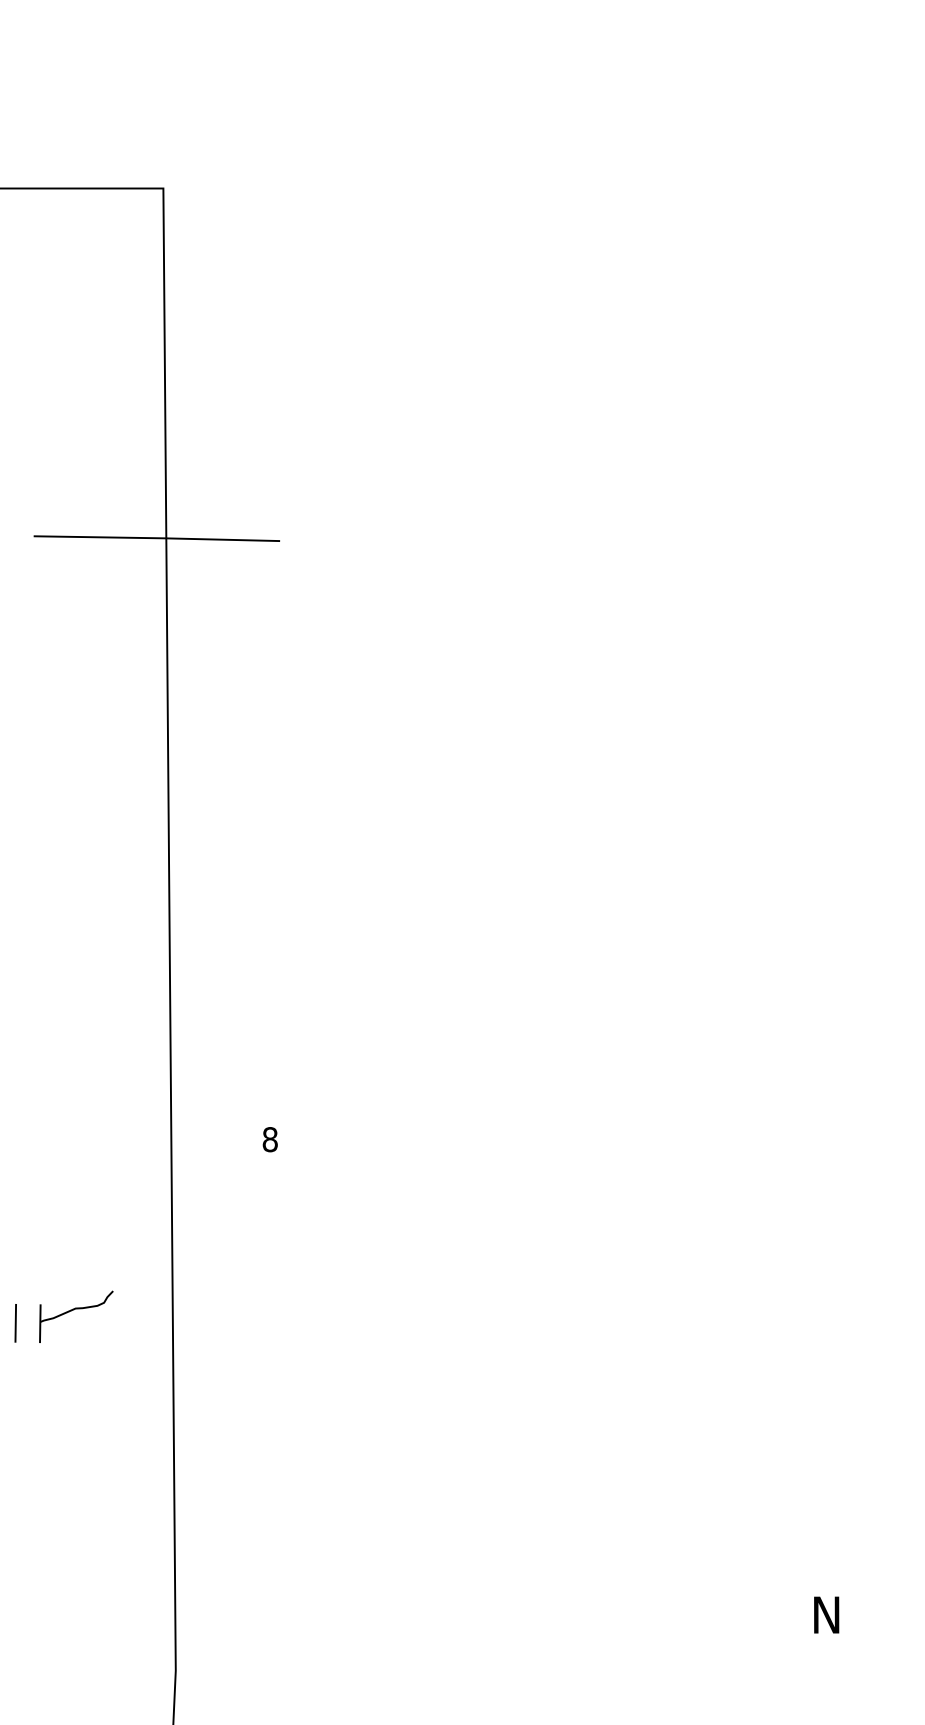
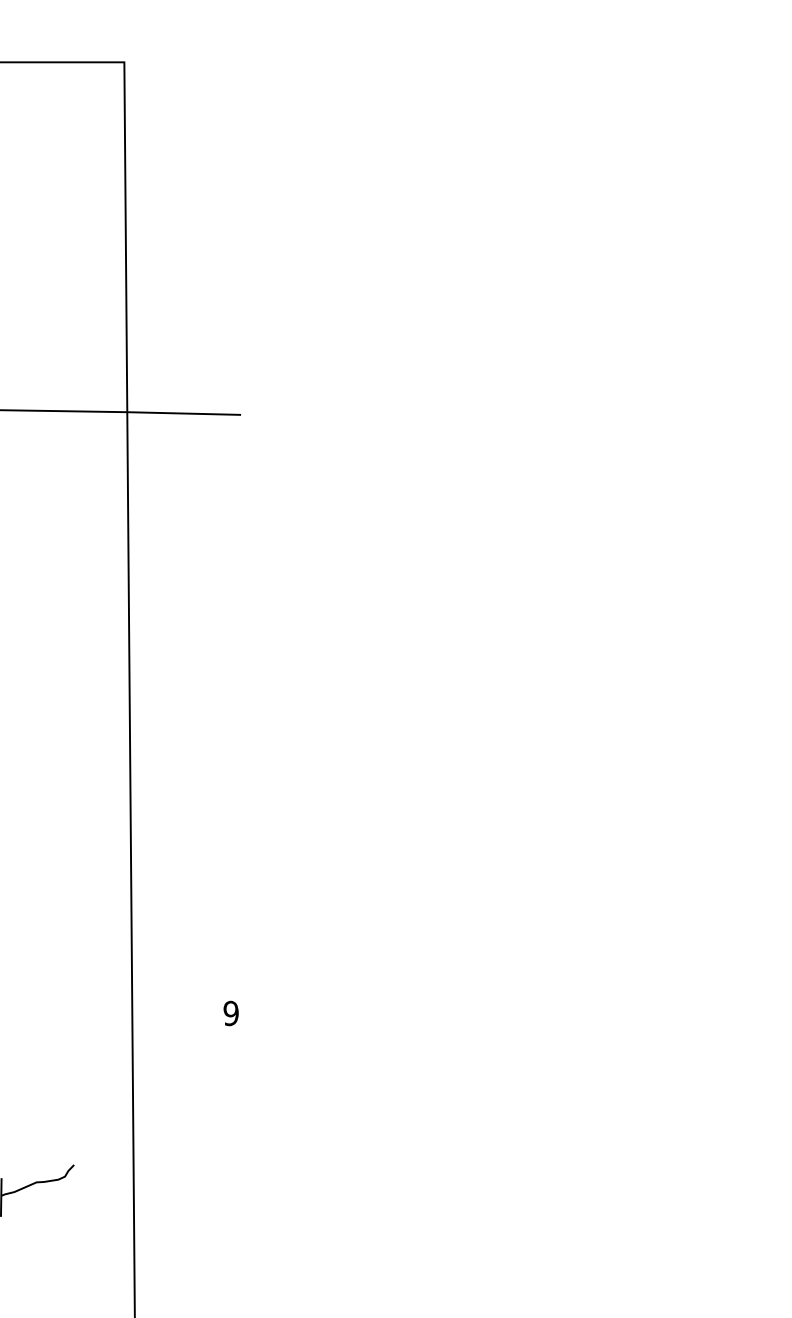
text: (269, 1139) -> (230, 1013), 8 -> 9

